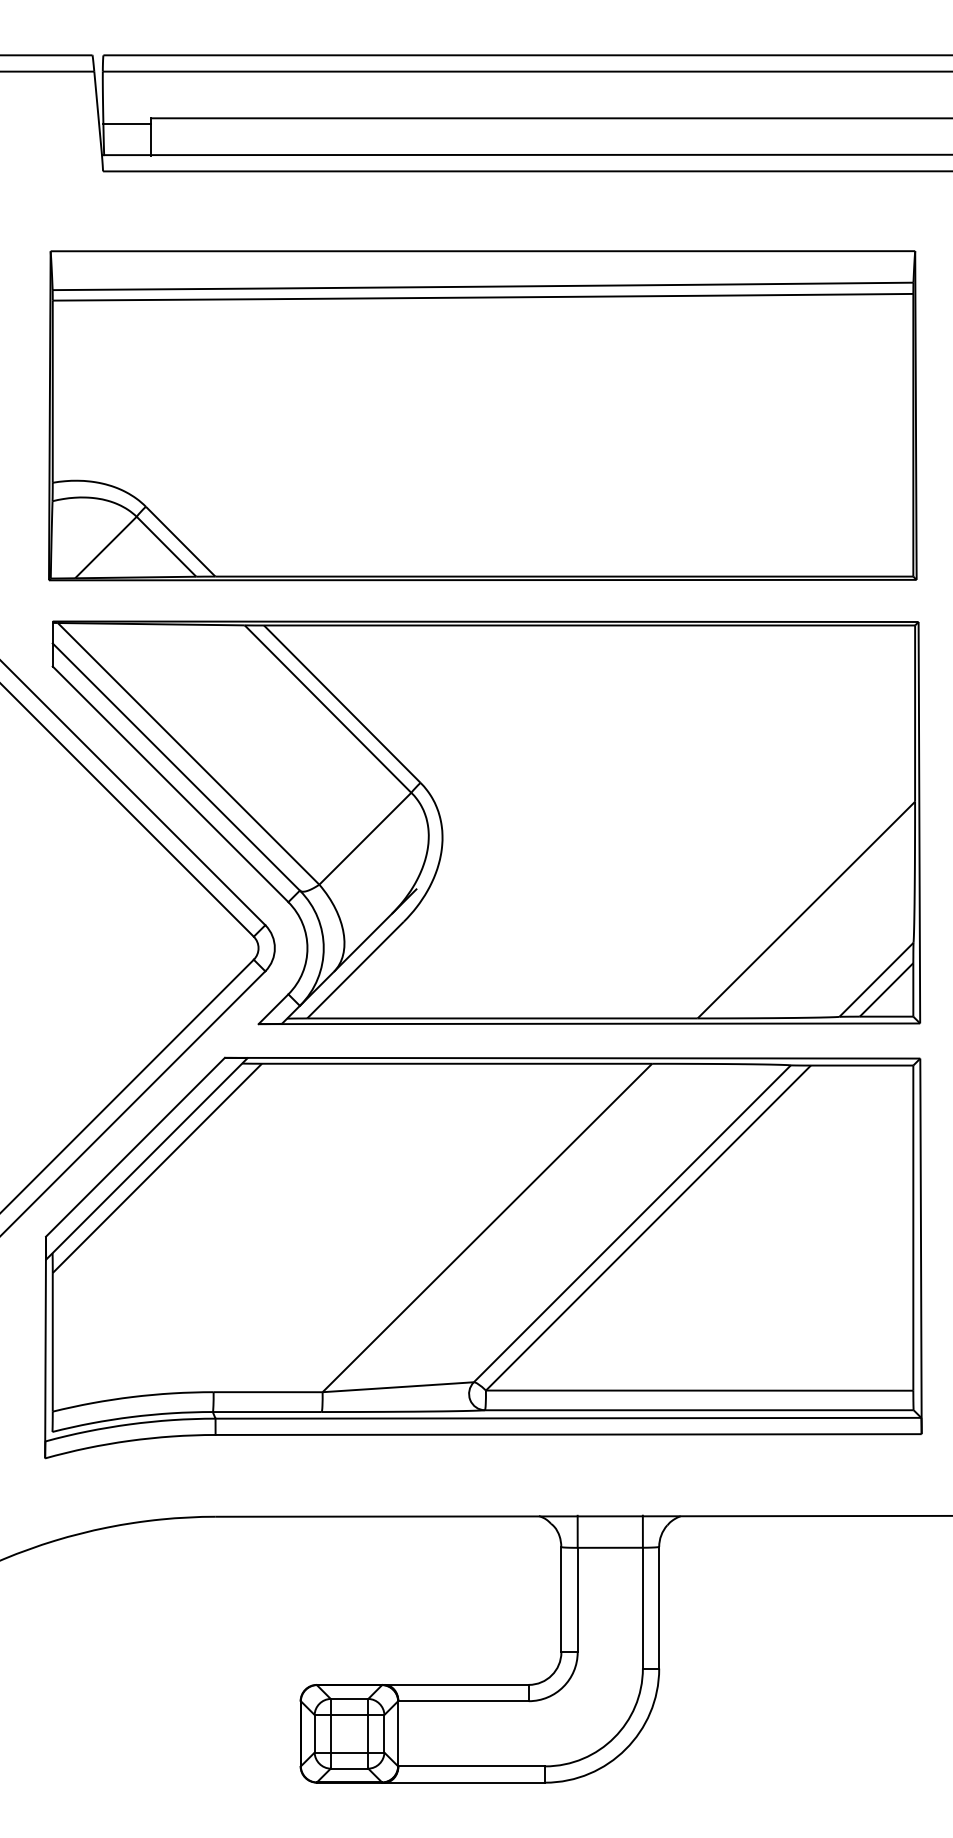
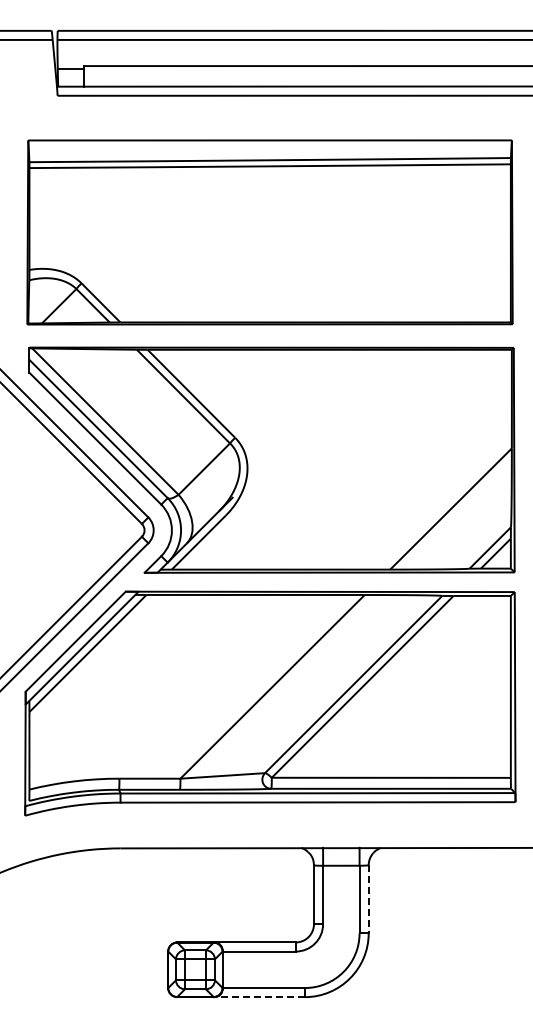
line: (658, 1608) -> (368, 899), solid -> dashed
line: (463, 1783) -> (259, 997), solid -> dashed

